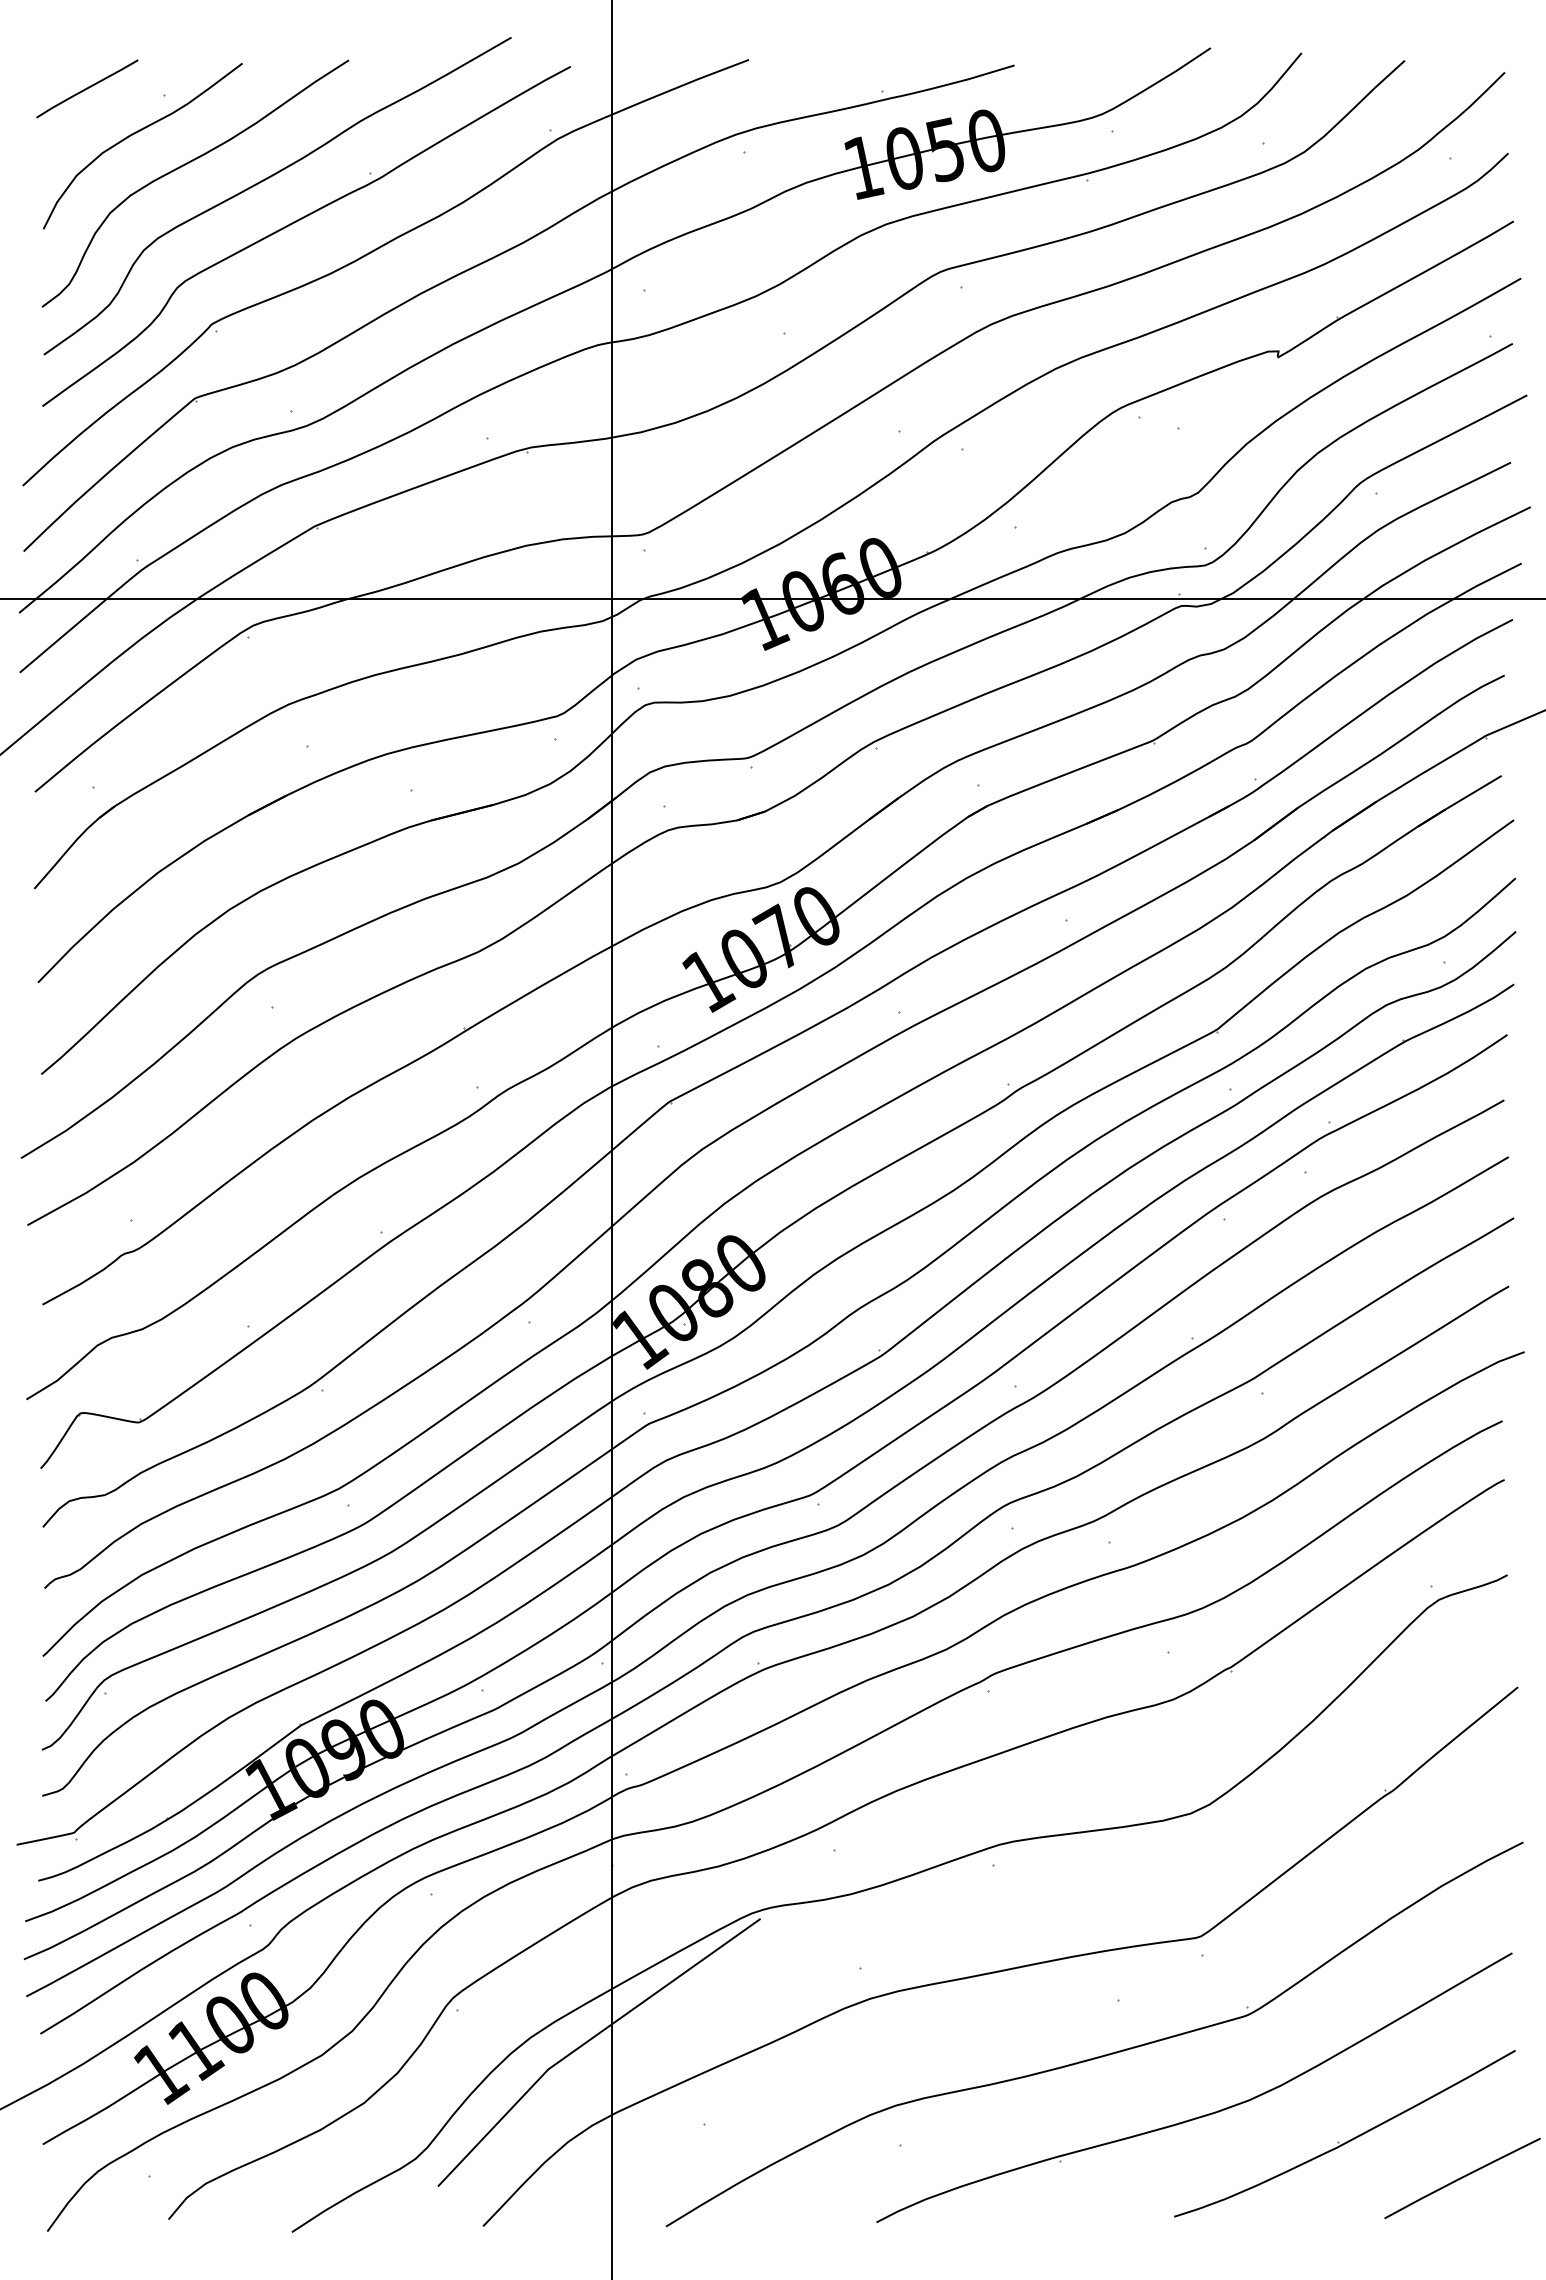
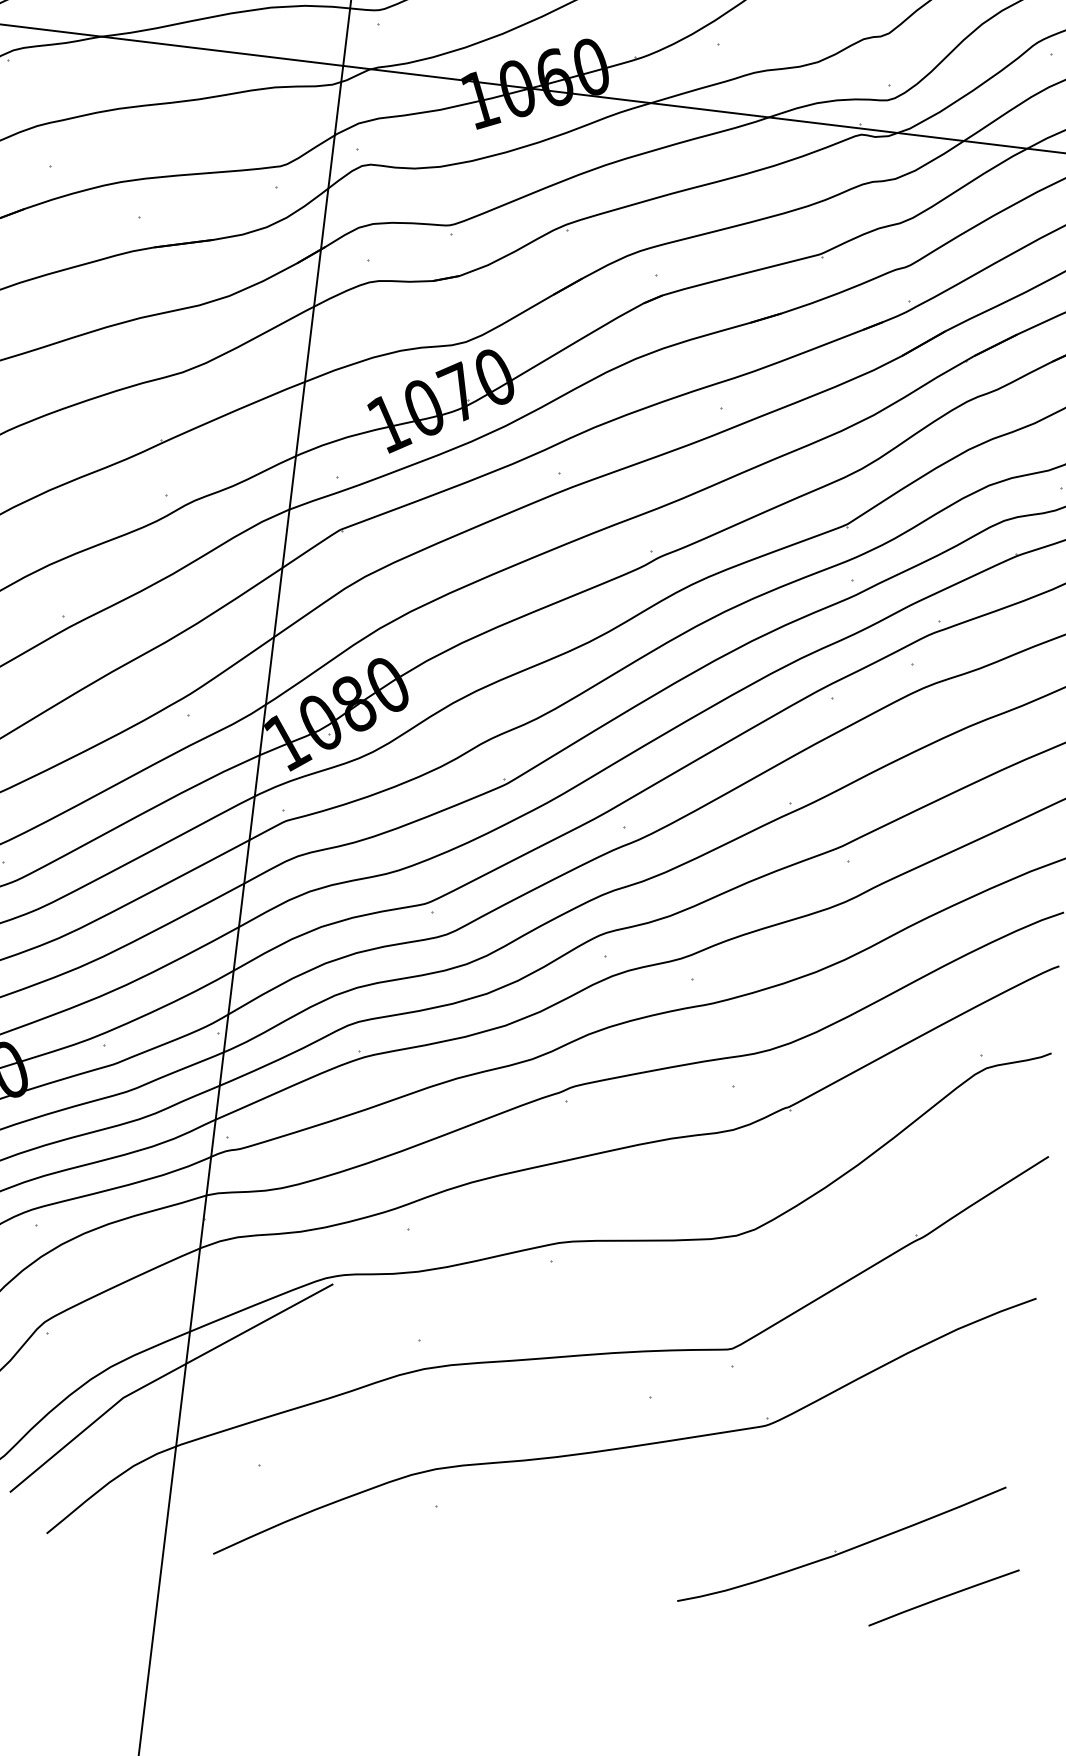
part: (1201, 2115) -> (713, 1511), removed

